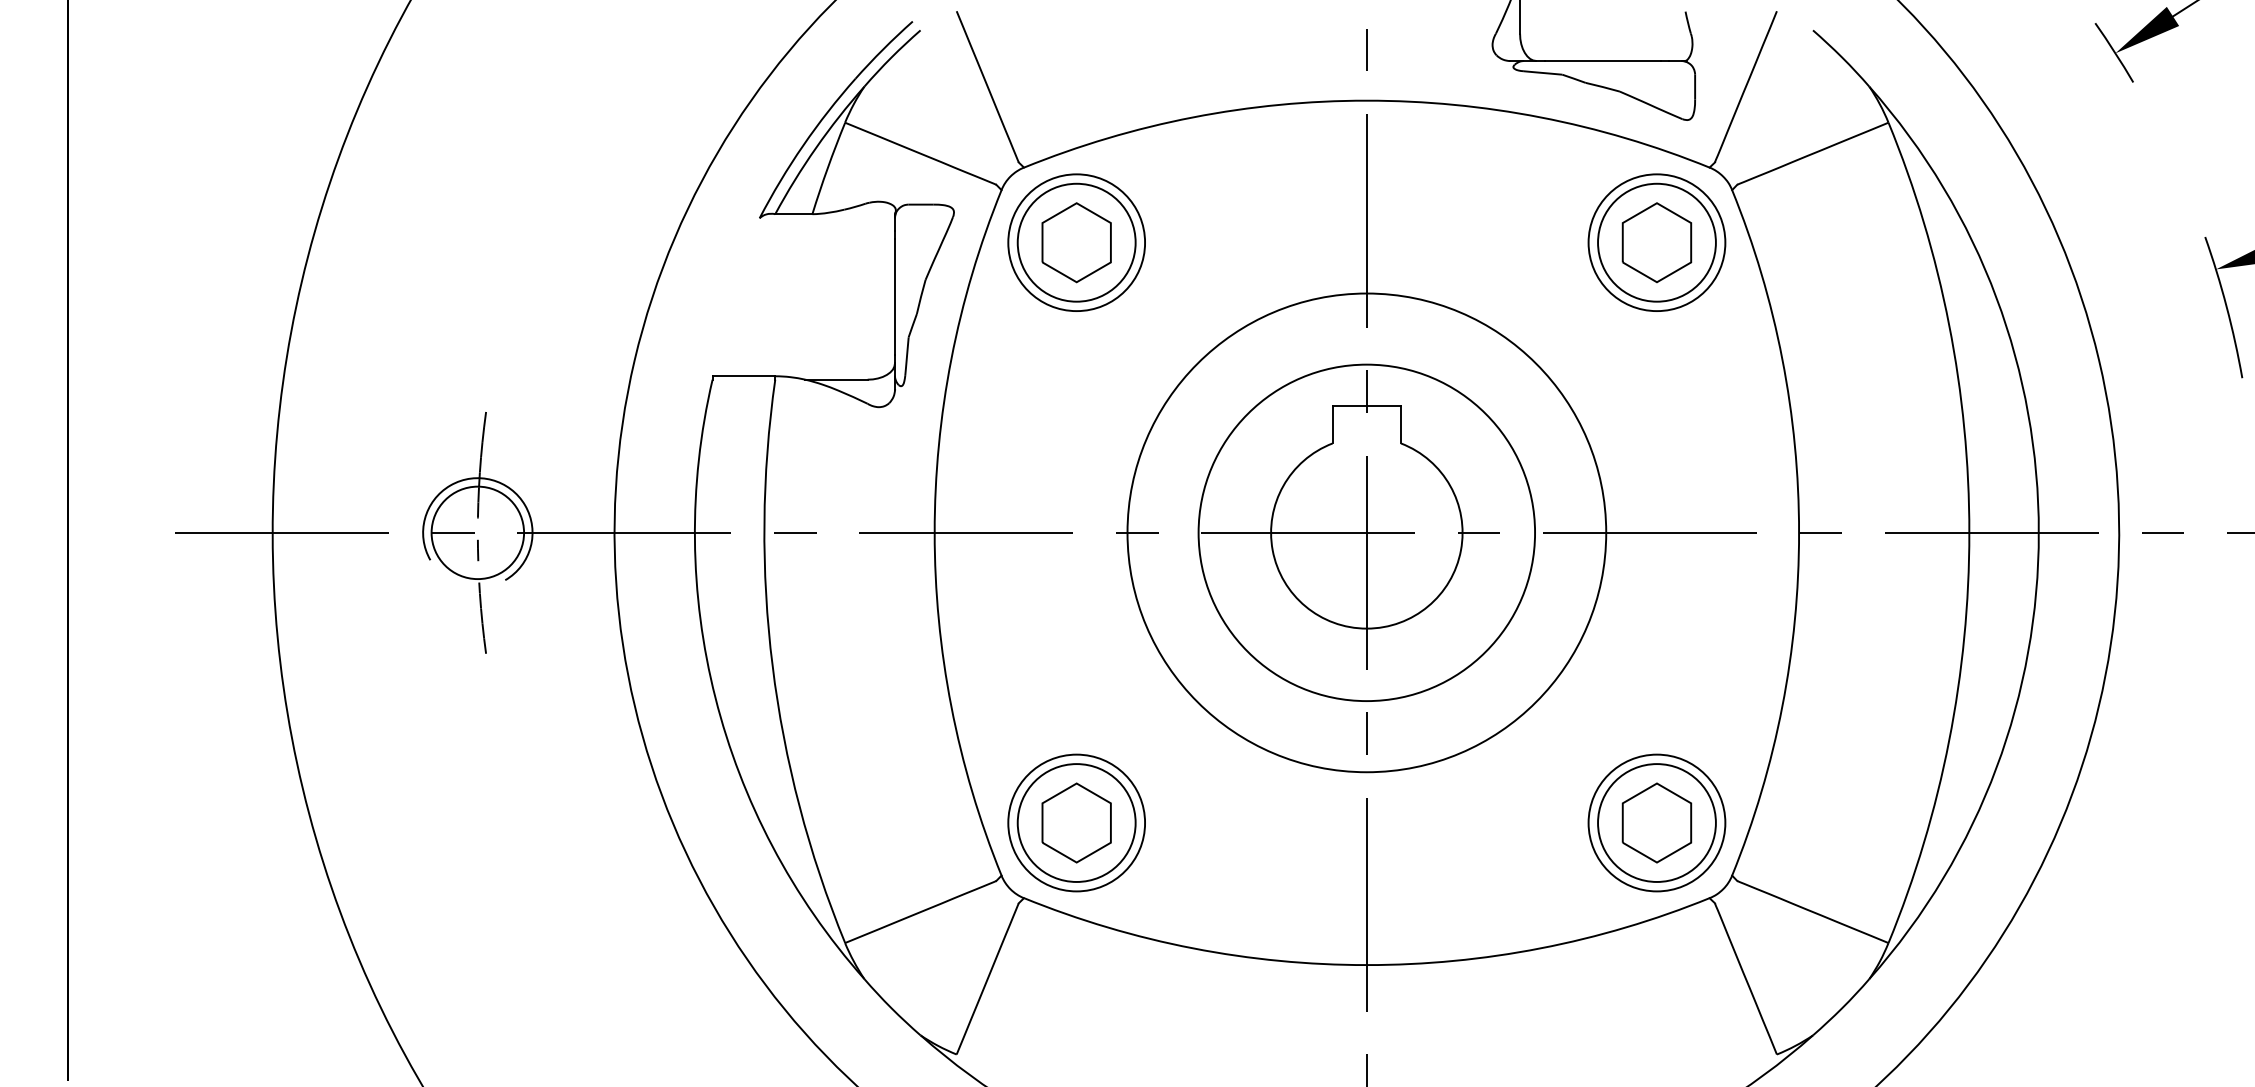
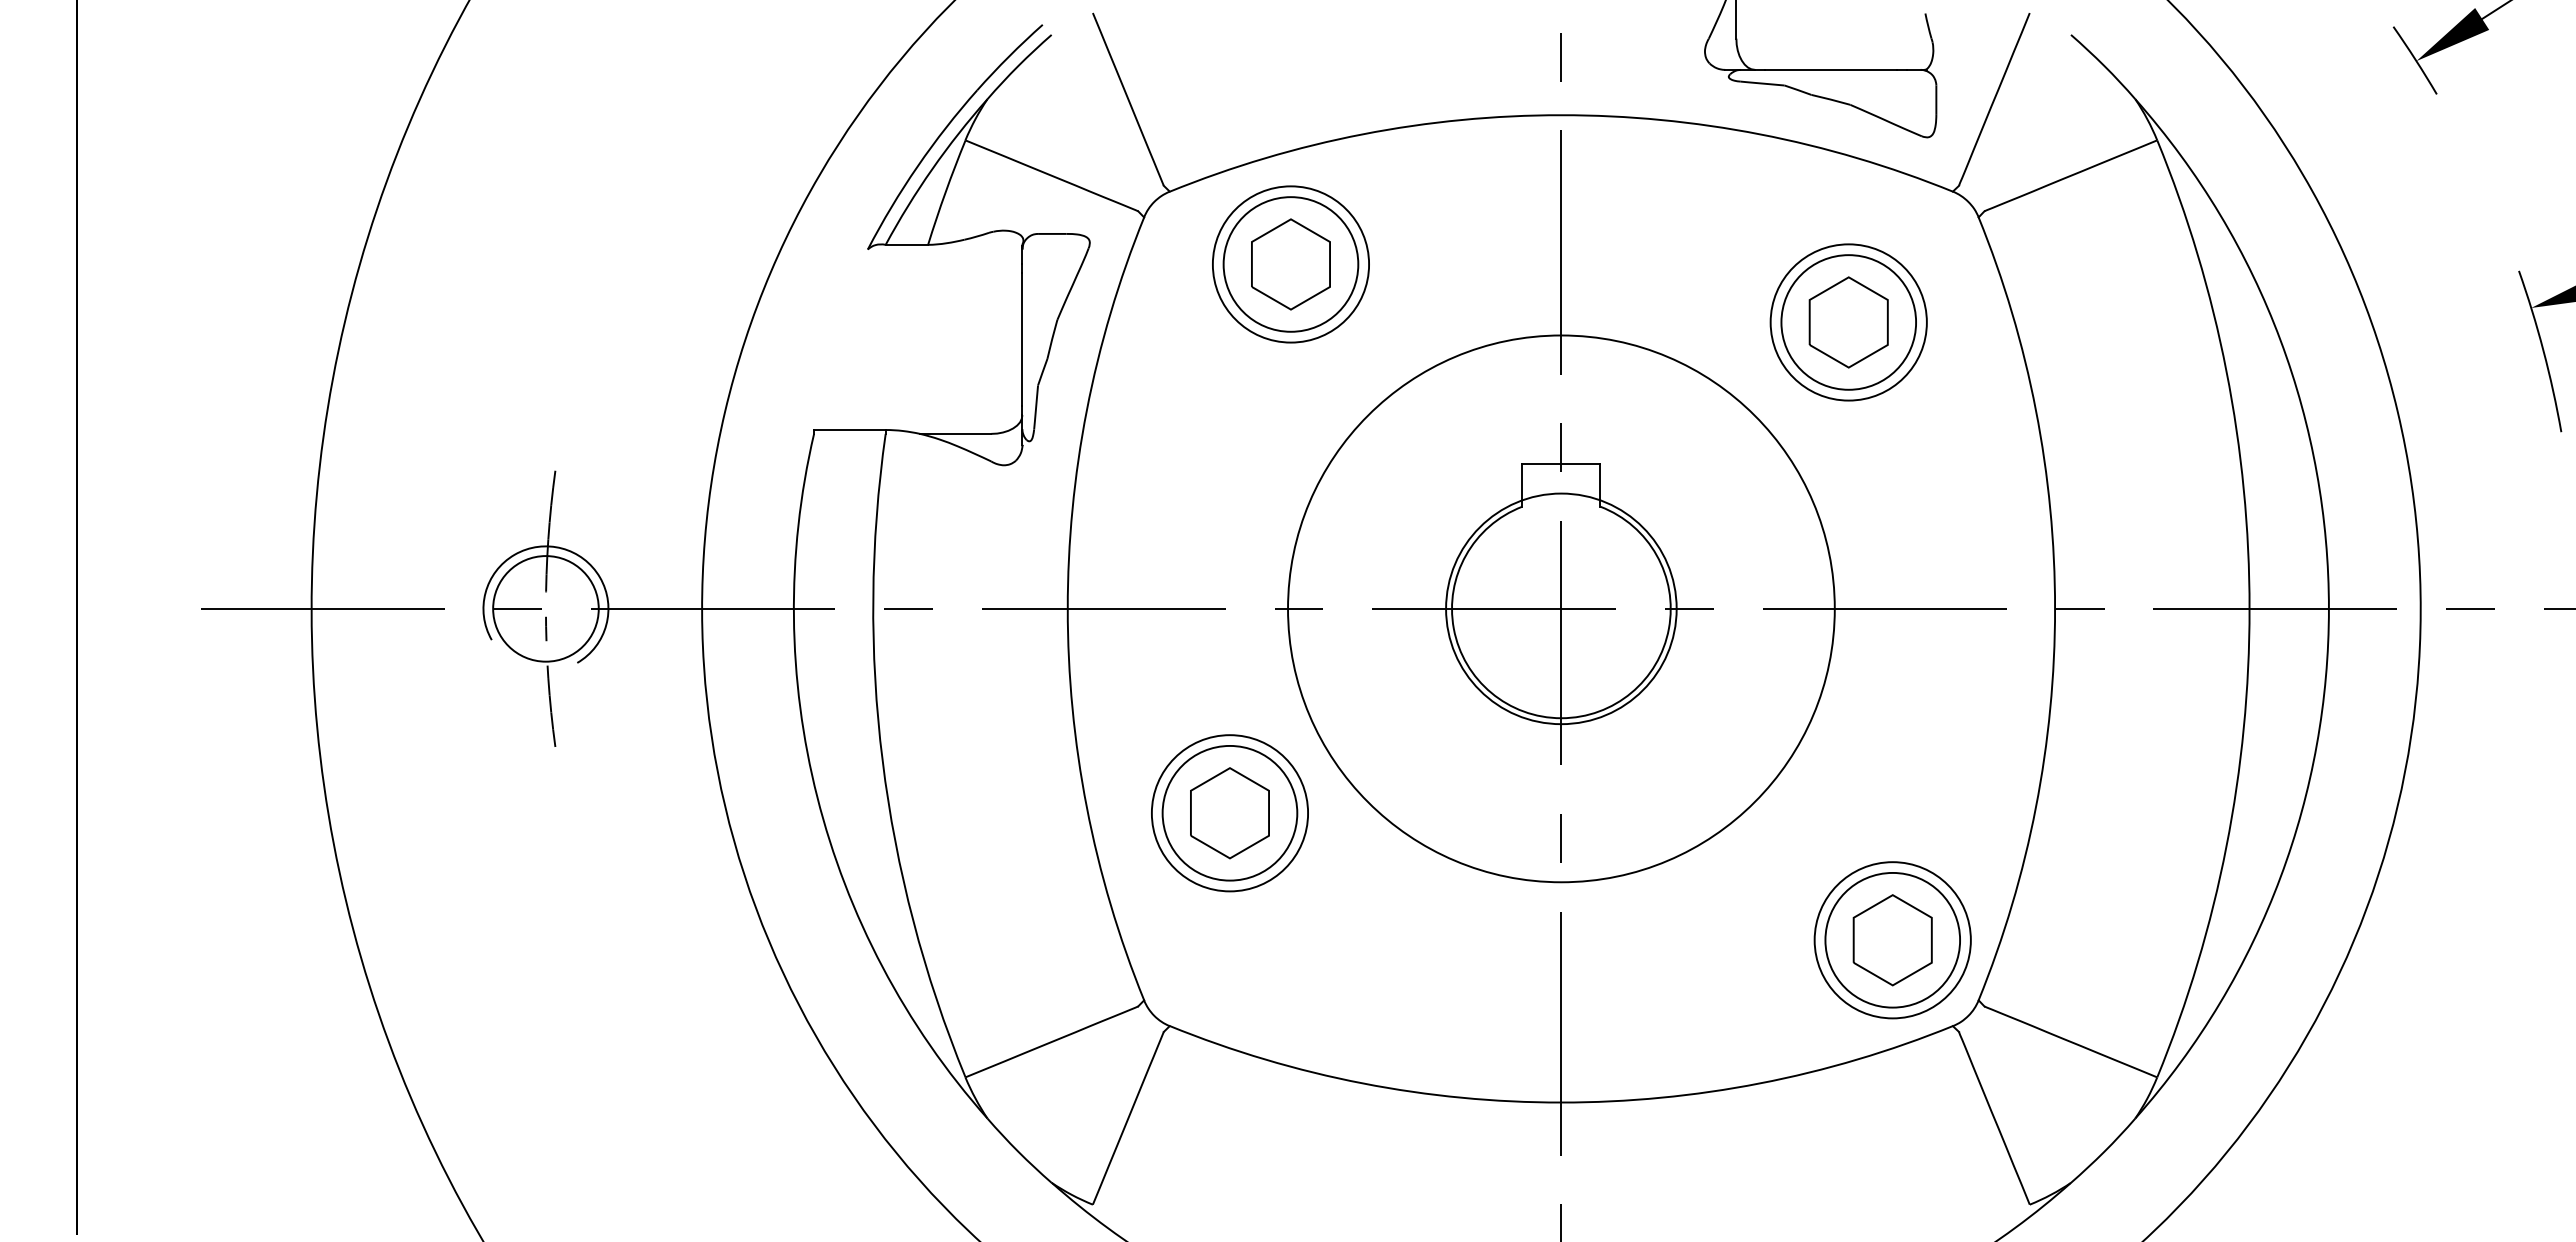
part: (1076, 242) -> (1290, 264), moved
part: (1656, 242) -> (1848, 322), moved
circle: (1366, 532) -> (1561, 608), size x0.6
part: (1076, 823) -> (1229, 813), moved

